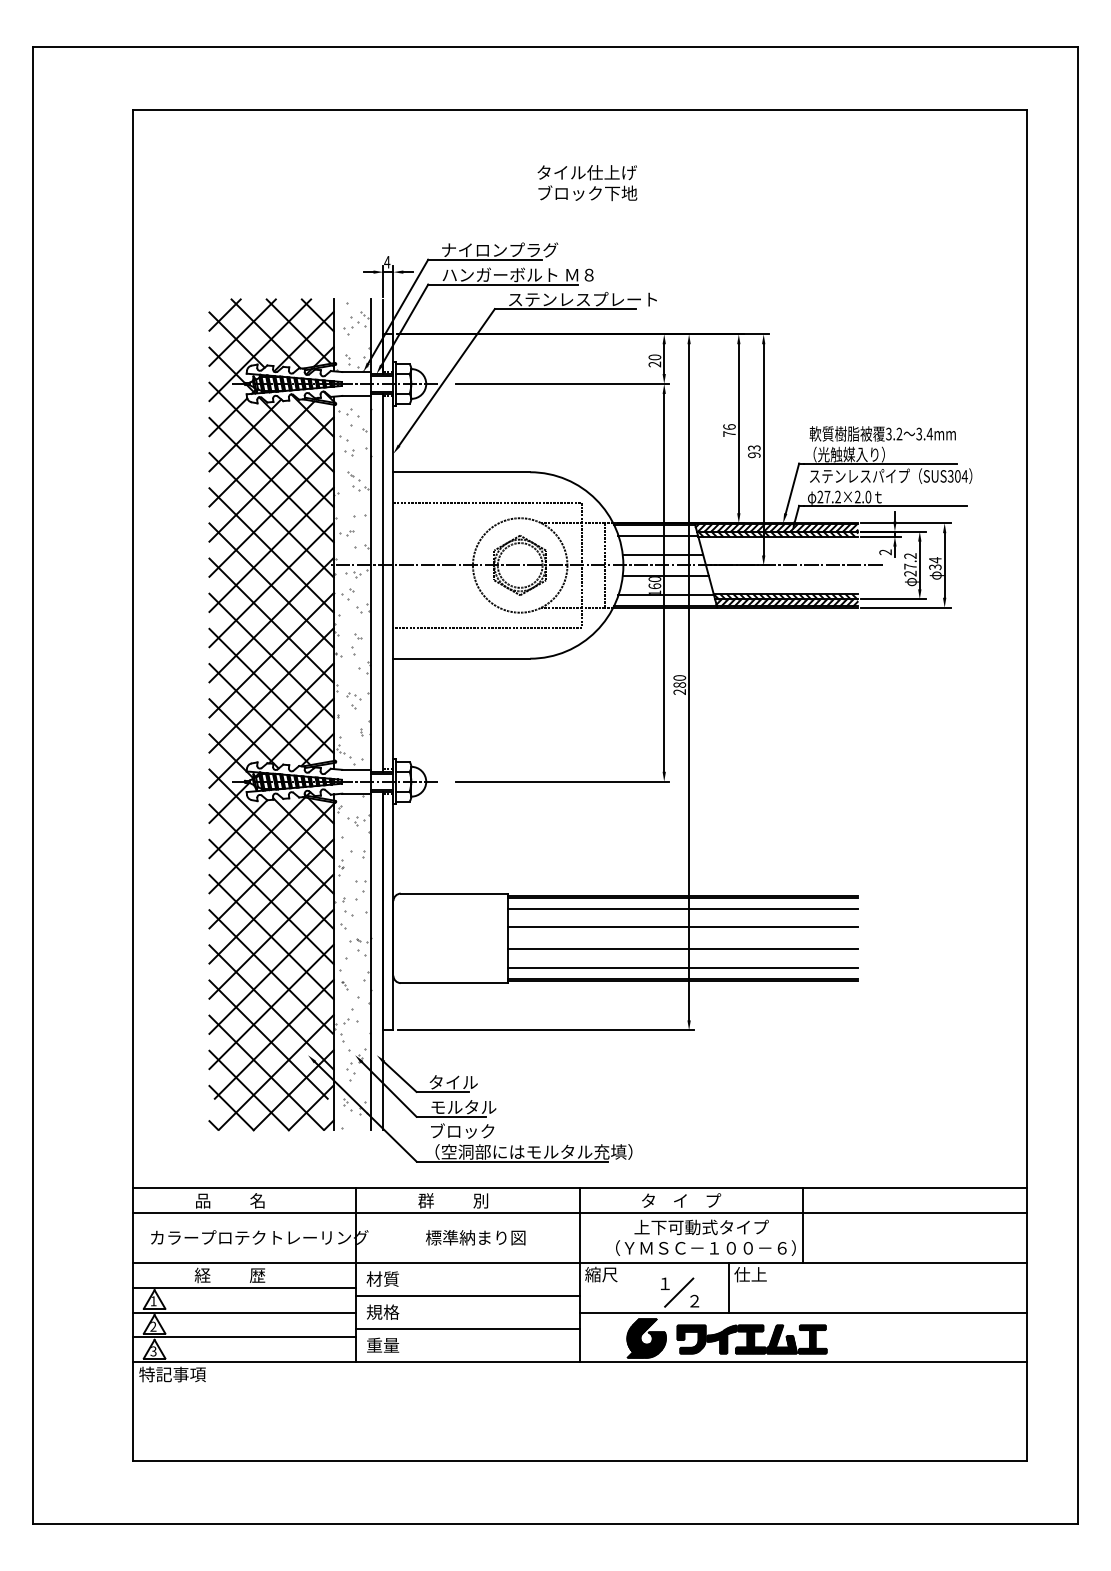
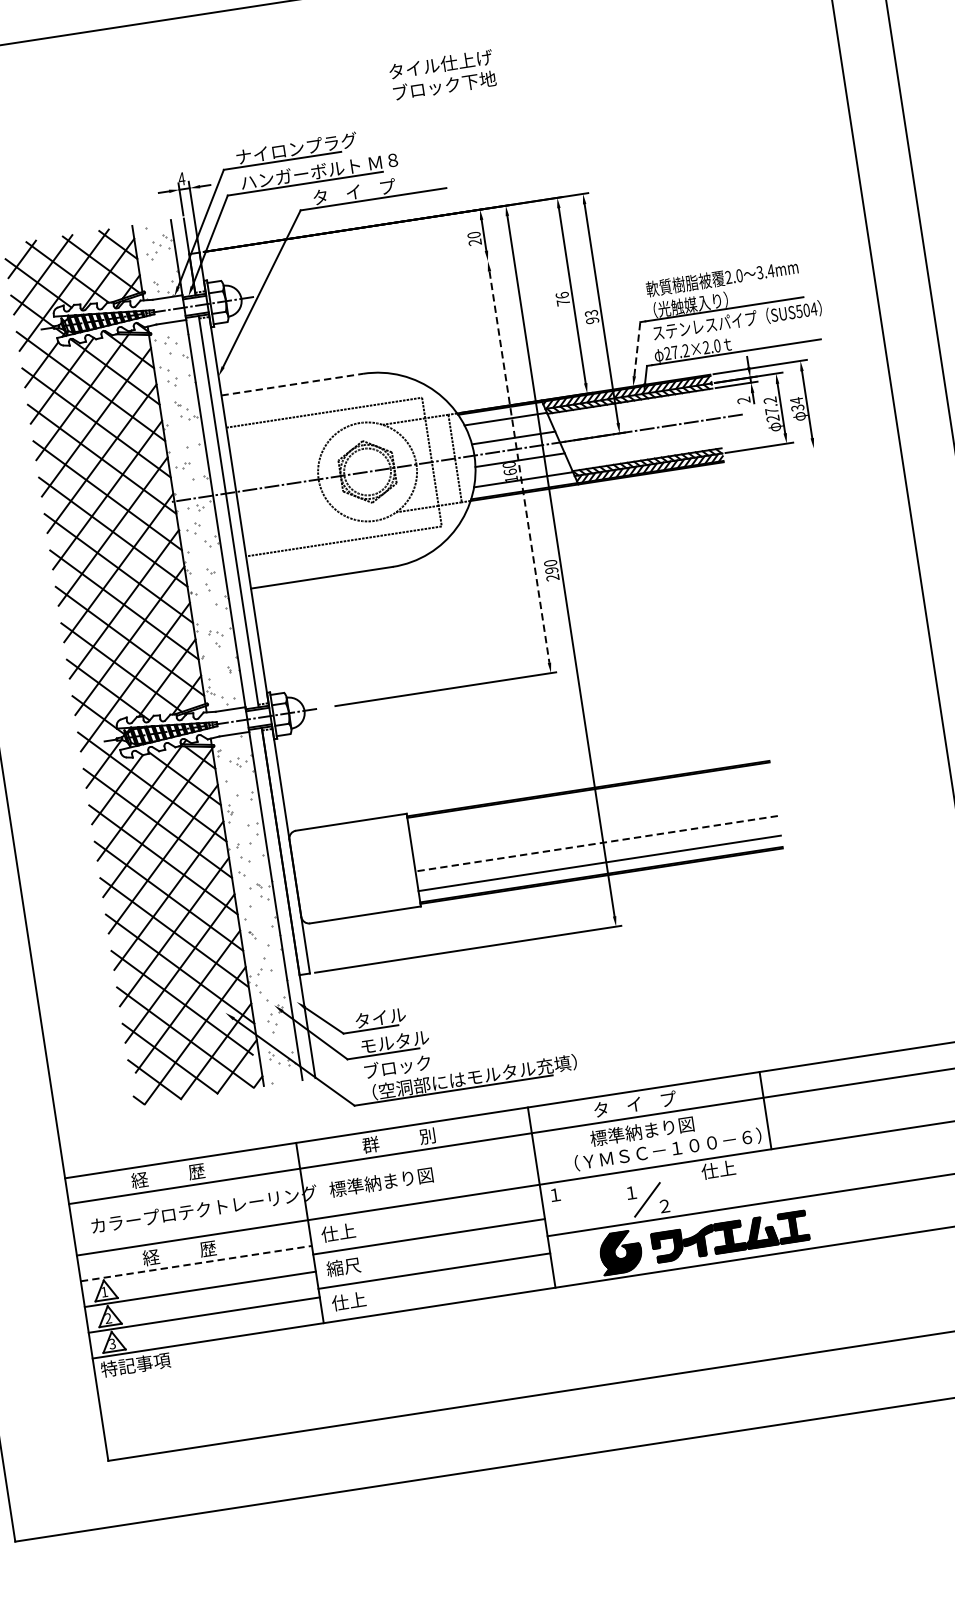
text: (587, 183) -> (442, 75), moved
text: (582, 298) -> (389, 185), ステンレスプレート -> タ    イ    プ
line: (562, 383) -> (382, 276), removed
text: (894, 433) -> (734, 275), 3.2 -> 2.0
line: (462, 472) -> (293, 384), solid -> dashed
text: (950, 475) -> (798, 310), SUS304 -> SUS504
line: (792, 488) -> (637, 349), solid -> dashed
line: (664, 582) -> (519, 466), solid -> dashed
line: (905, 607) -> (773, 454), removed
text: (679, 684) -> (551, 569), 280 -> 290
line: (682, 908) -> (590, 801), removed
line: (682, 927) -> (593, 821), removed
line: (682, 949) -> (596, 843), solid -> dashed
text: (230, 1200) -> (168, 1175), 品          名 -> 経          歴
text: (701, 1227) -> (660, 1128), 上下可動式タイプ -> 標準納まり図
text: (475, 1237) -> (381, 1182), moved
text: (601, 1274) -> (564, 1193), 縮尺 -> １
text: (382, 1278) -> (337, 1232), 材質 -> 仕上
line: (244, 1287) -> (196, 1263), solid -> dashed
line: (728, 1287) -> (697, 1186), removed
text: (382, 1311) -> (343, 1266), 規格 -> 縮尺
text: (382, 1345) -> (348, 1301), 重量 -> 仕上

